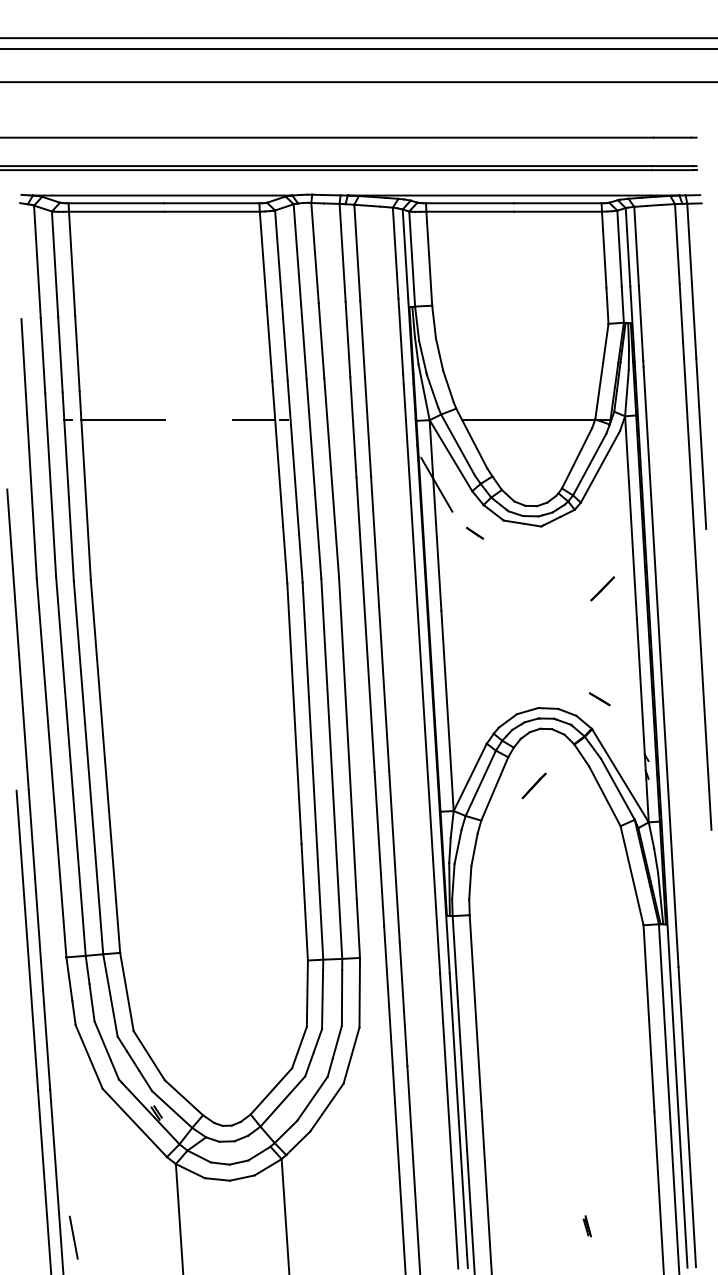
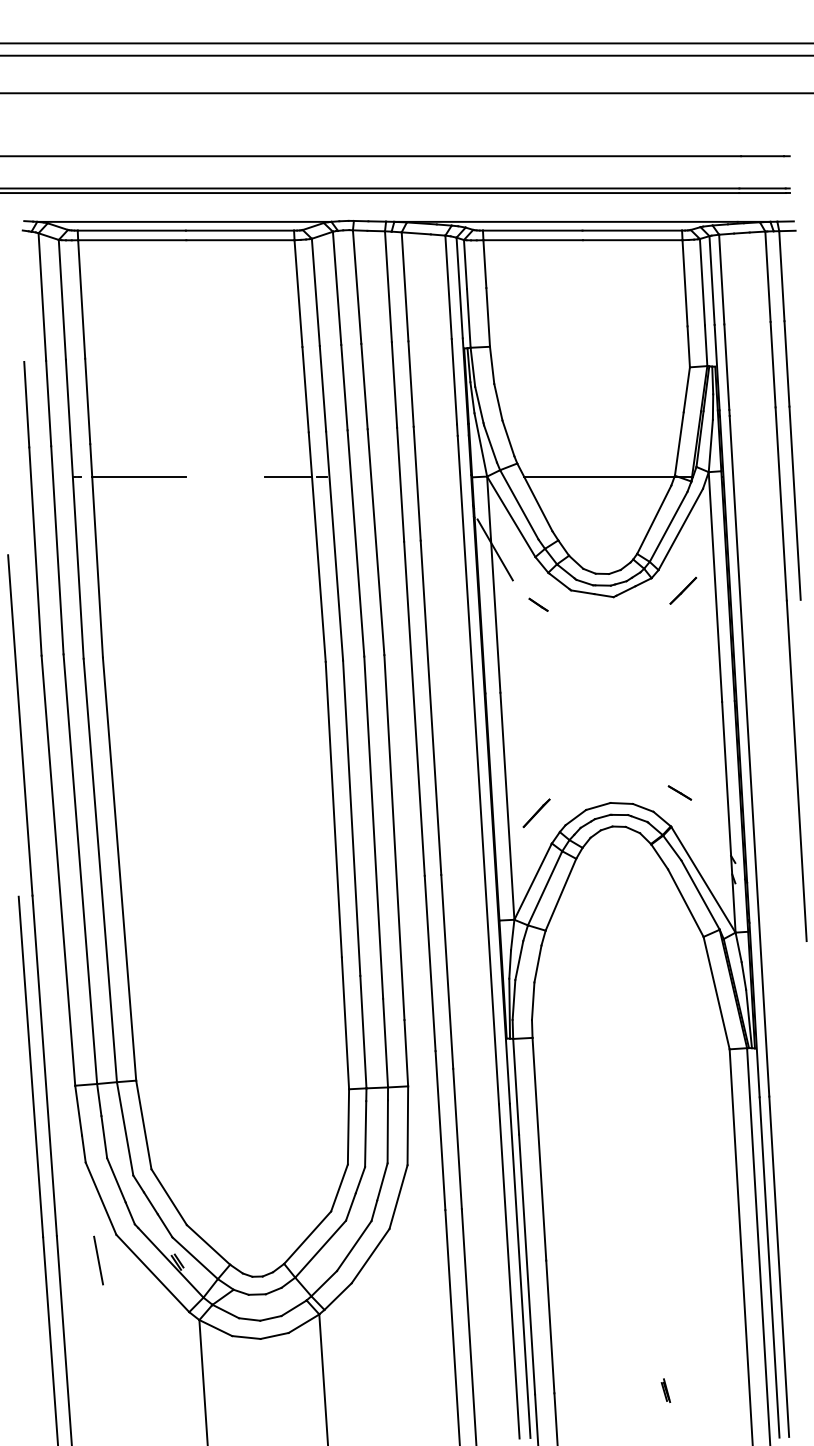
line: (602, 588) -> (683, 590), moved
line: (534, 786) -> (536, 813), moved
line: (73, 1237) -> (98, 1260), moved

